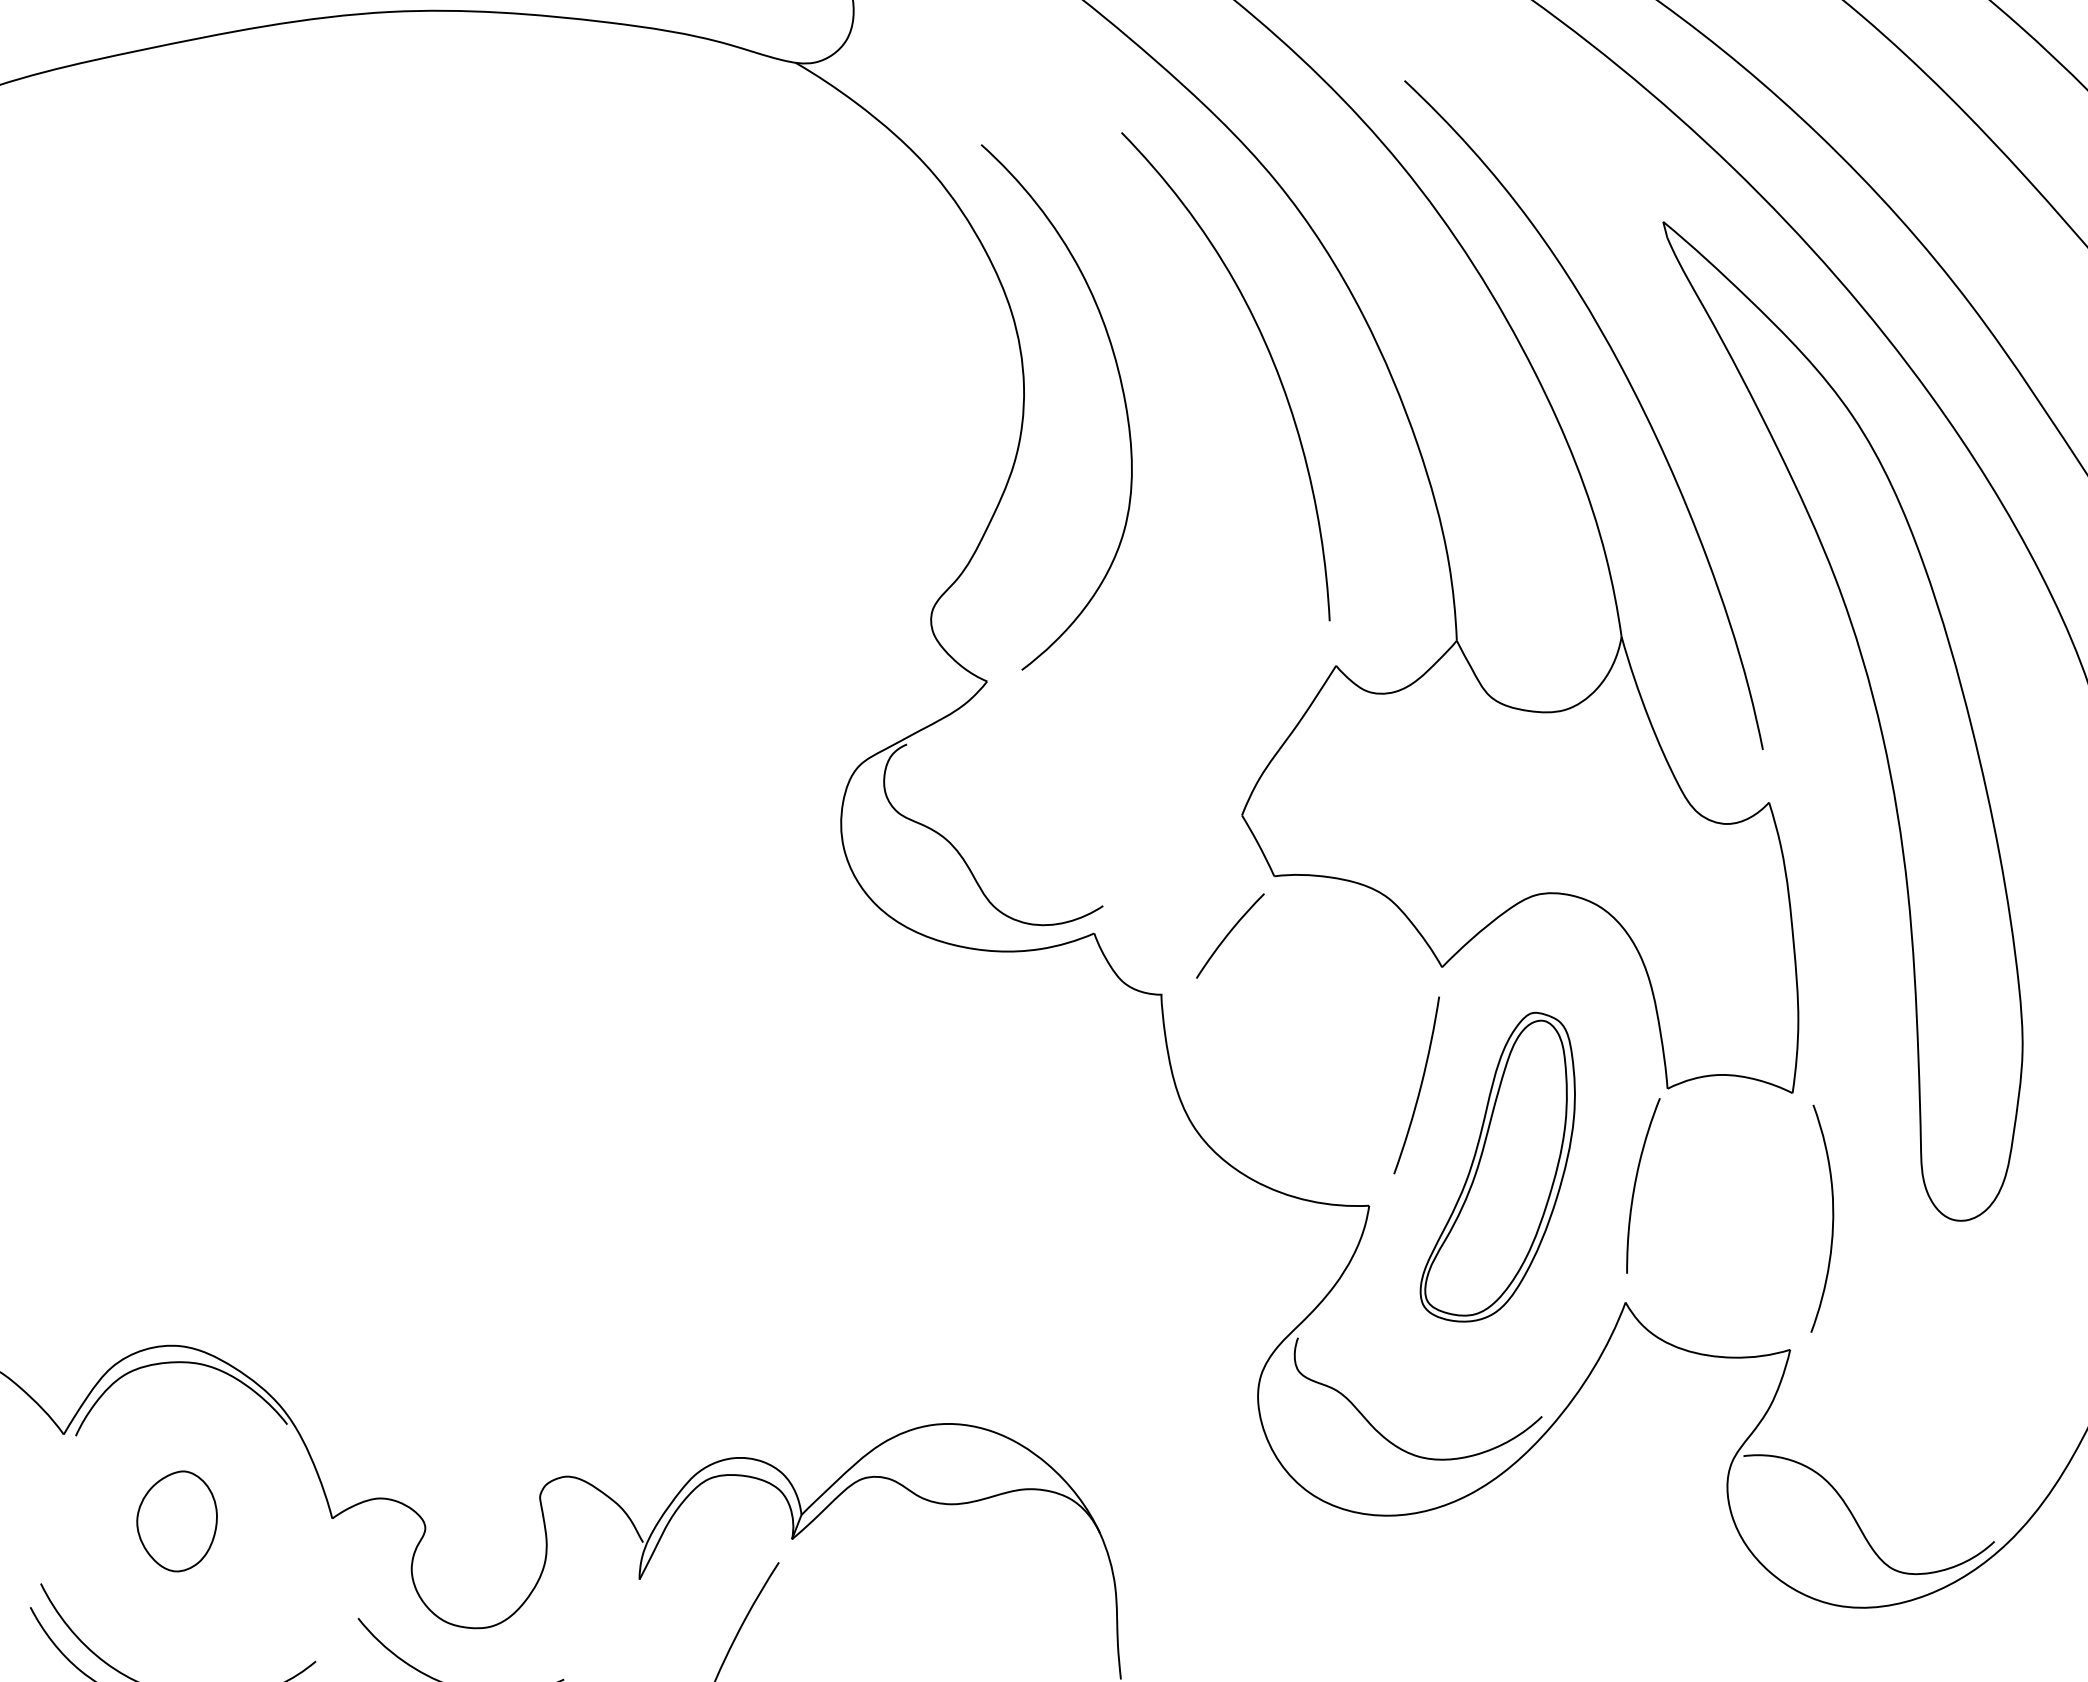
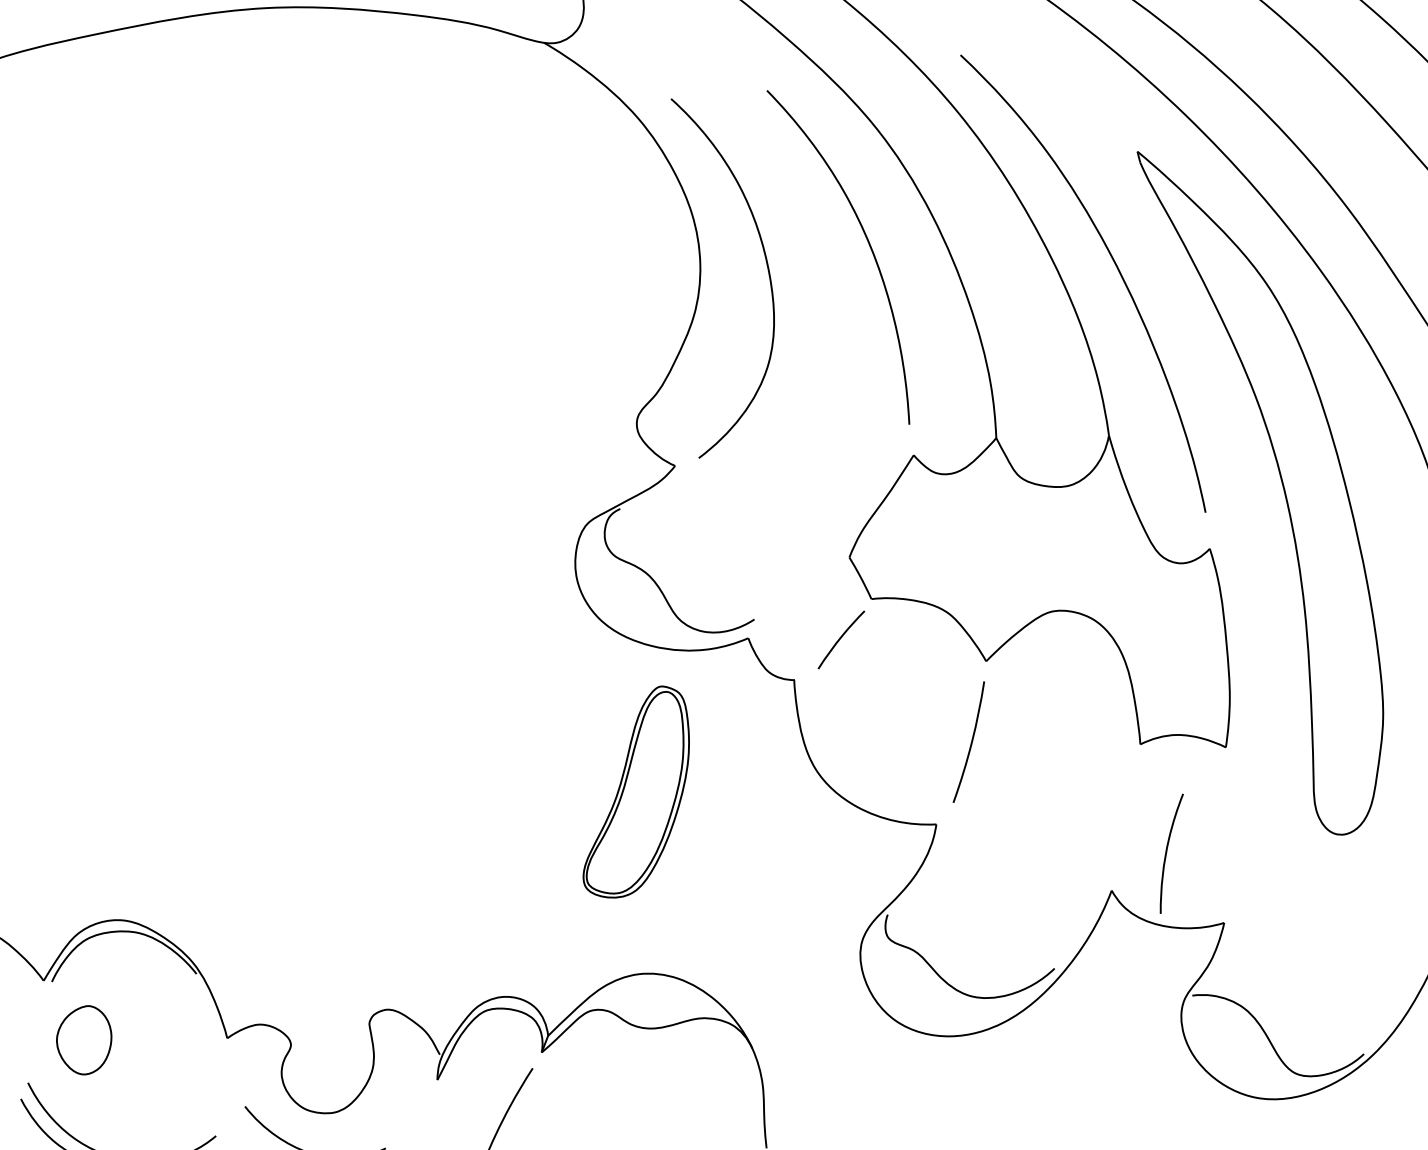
part: (1496, 1166) -> (635, 791), moved
curve: (1637, 1183) -> (1167, 852), moved
curve: (1831, 1219) -> (1252, 833), removed
part: (177, 1521) -> (84, 1040), moved

